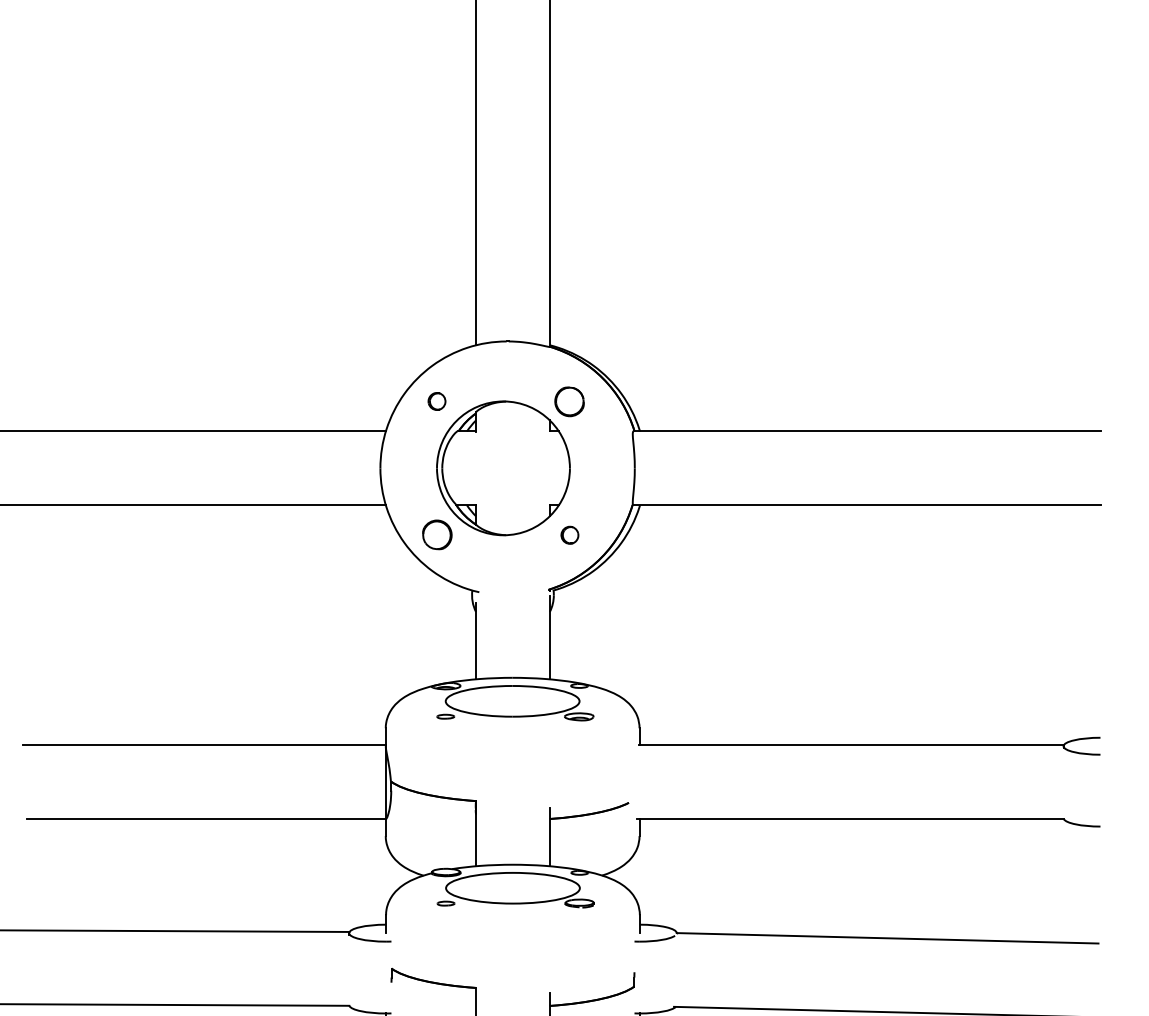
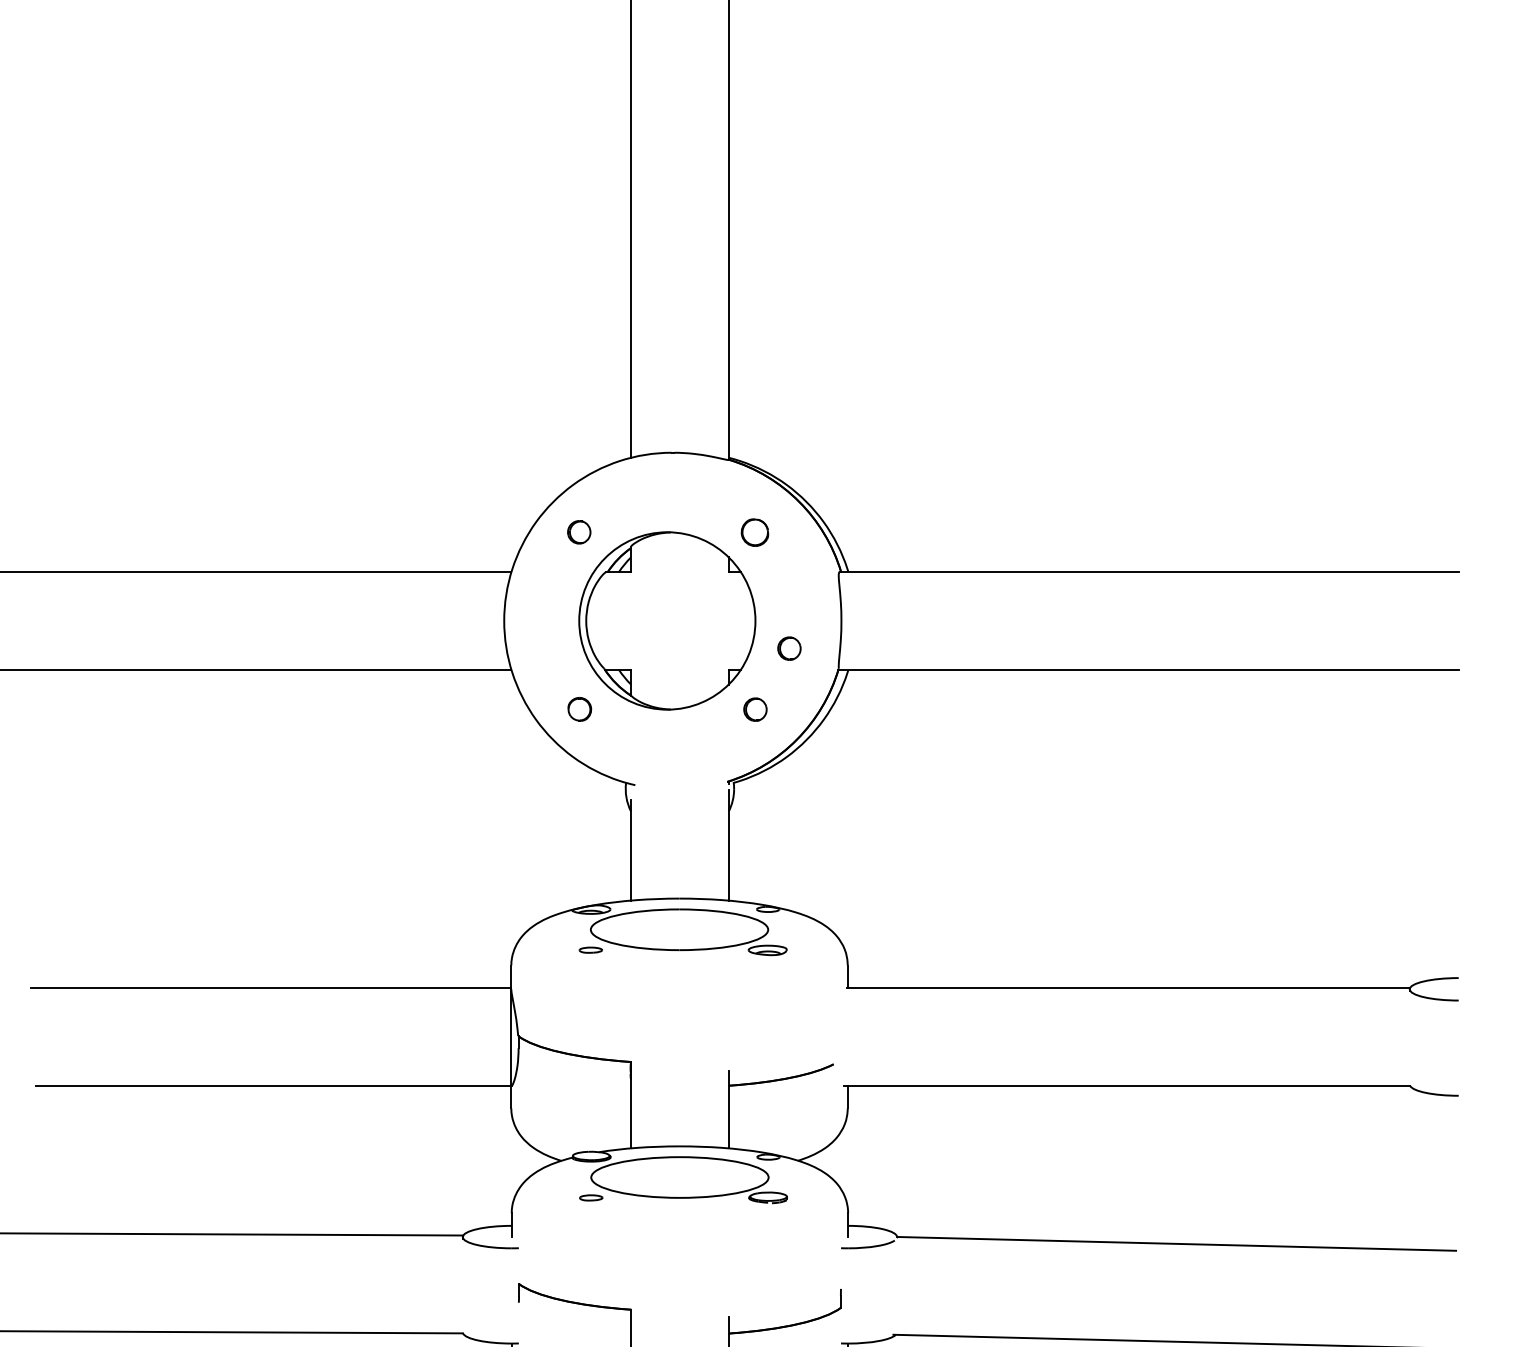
part: (569, 401) -> (754, 532), size x0.7
part: (595, 489) -> (789, 648), added
part: (437, 535) -> (579, 709), size x0.6

